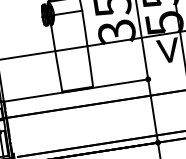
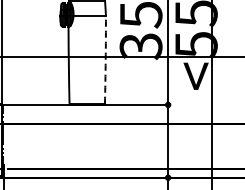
arc: (87, 49) -> (105, 60), solid -> dashed

